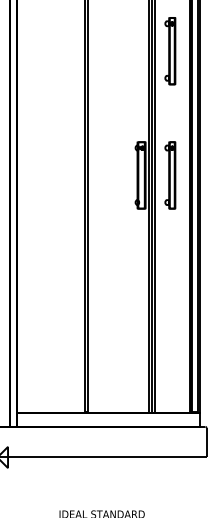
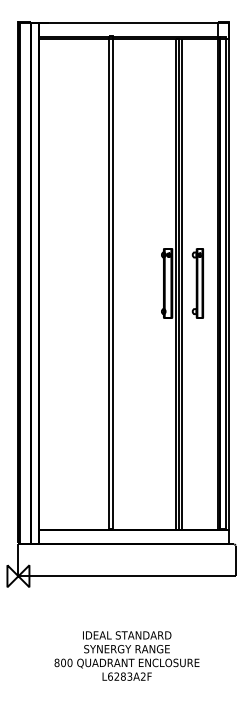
part: (169, 51) -> (197, 154), removed

